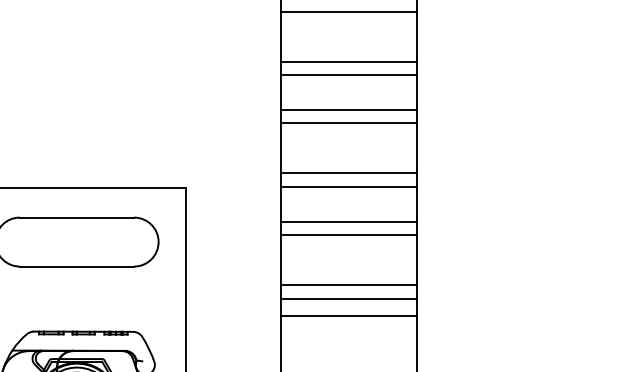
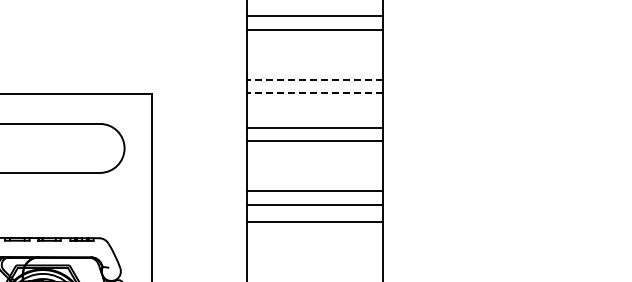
line: (348, 173) -> (314, 79), solid -> dashed
line: (348, 186) -> (314, 92), solid -> dashed

